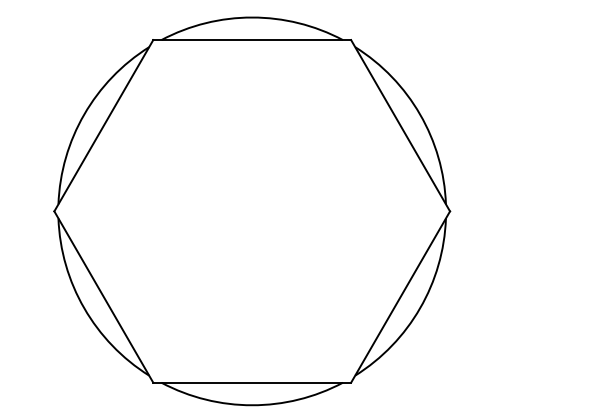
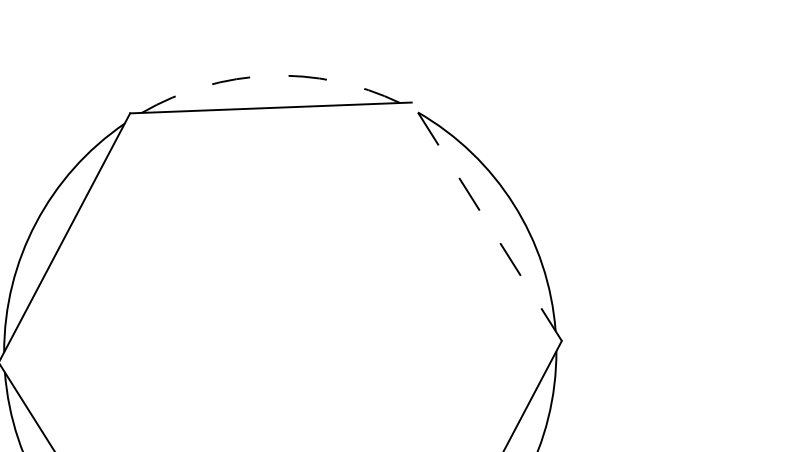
arc: (252, 17) -> (270, 75), solid -> dashed
line: (400, 125) -> (486, 221), solid -> dashed

